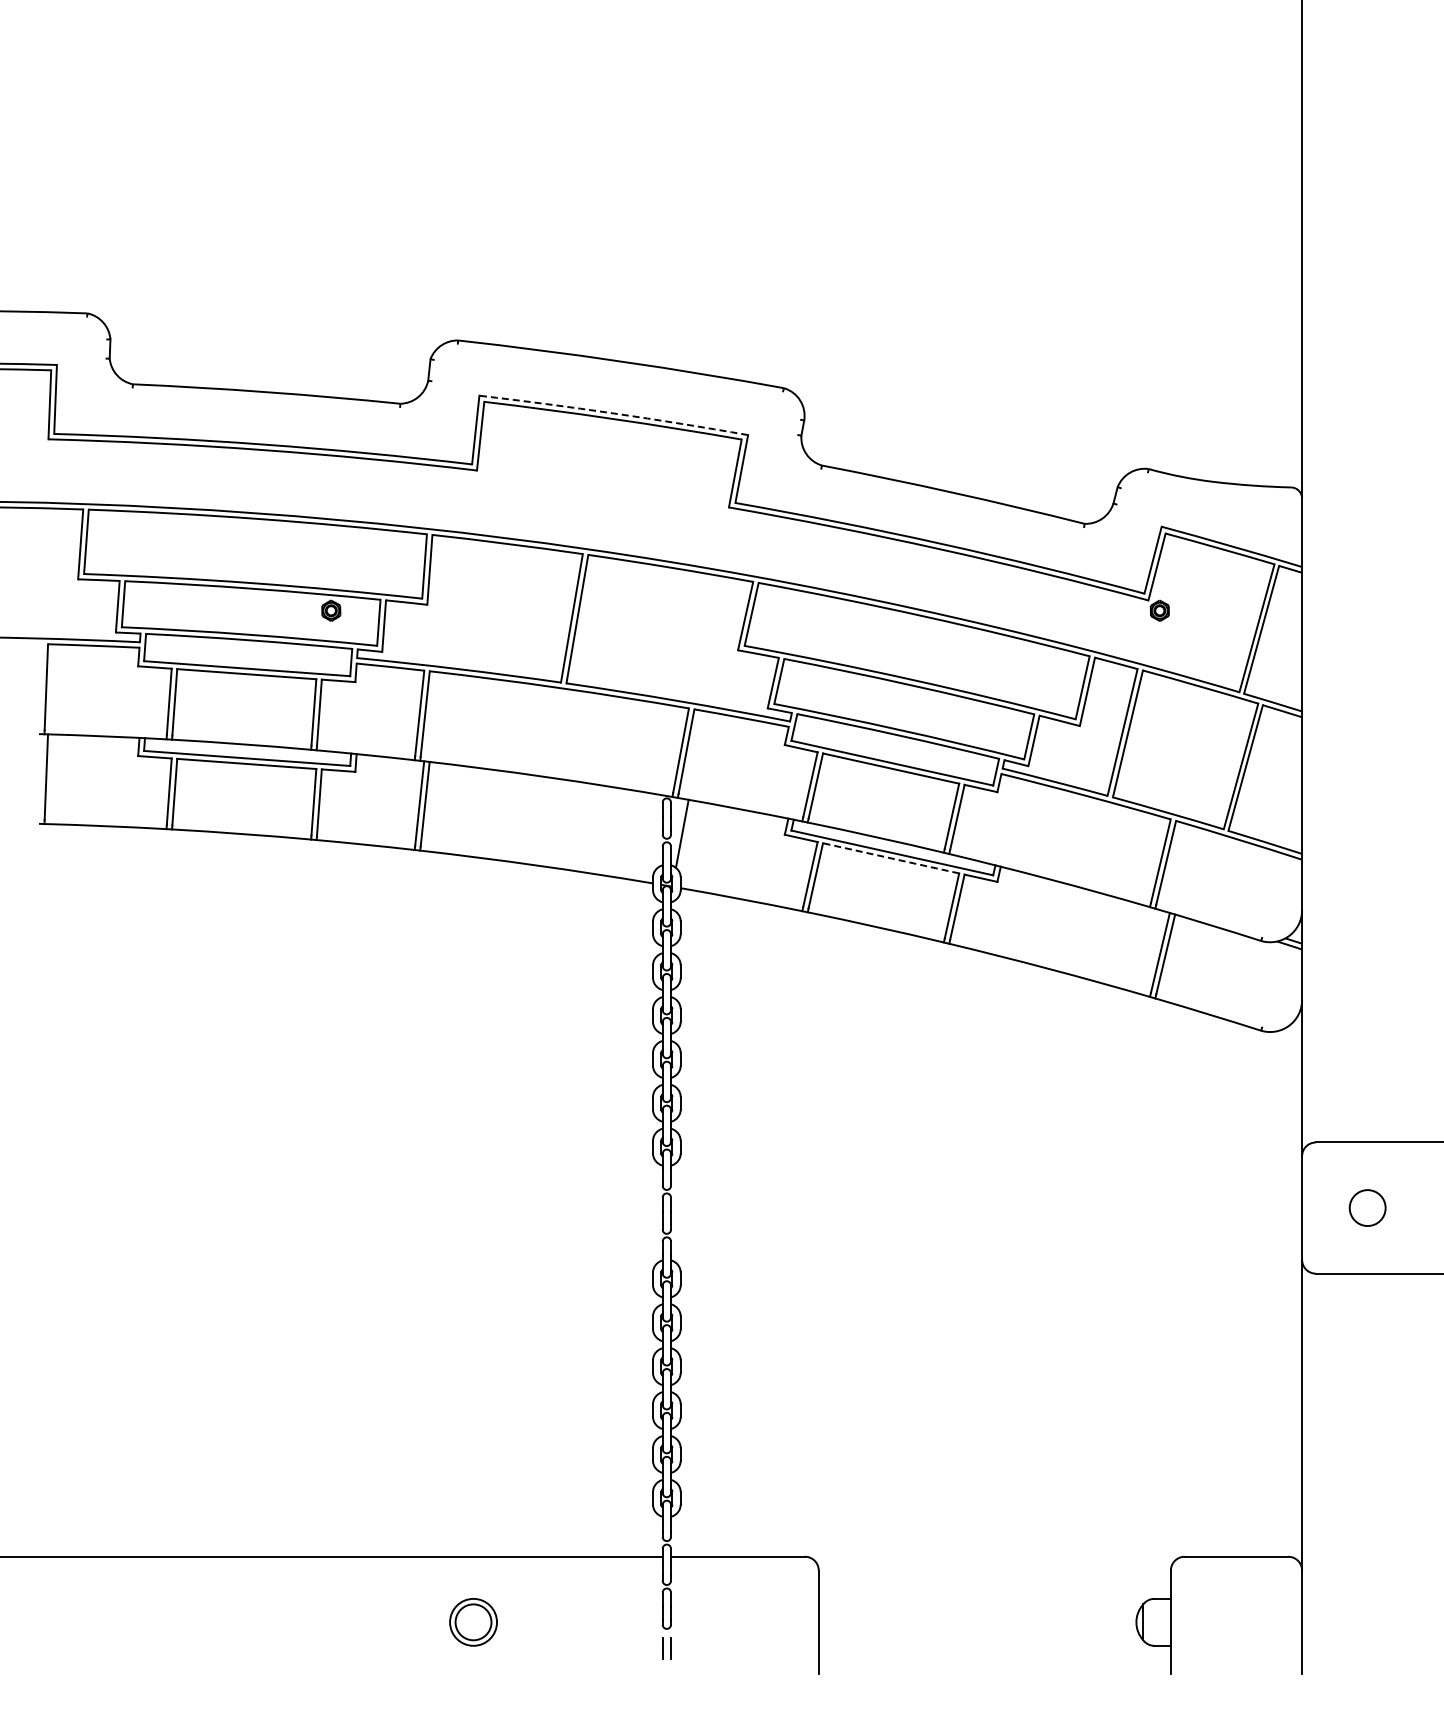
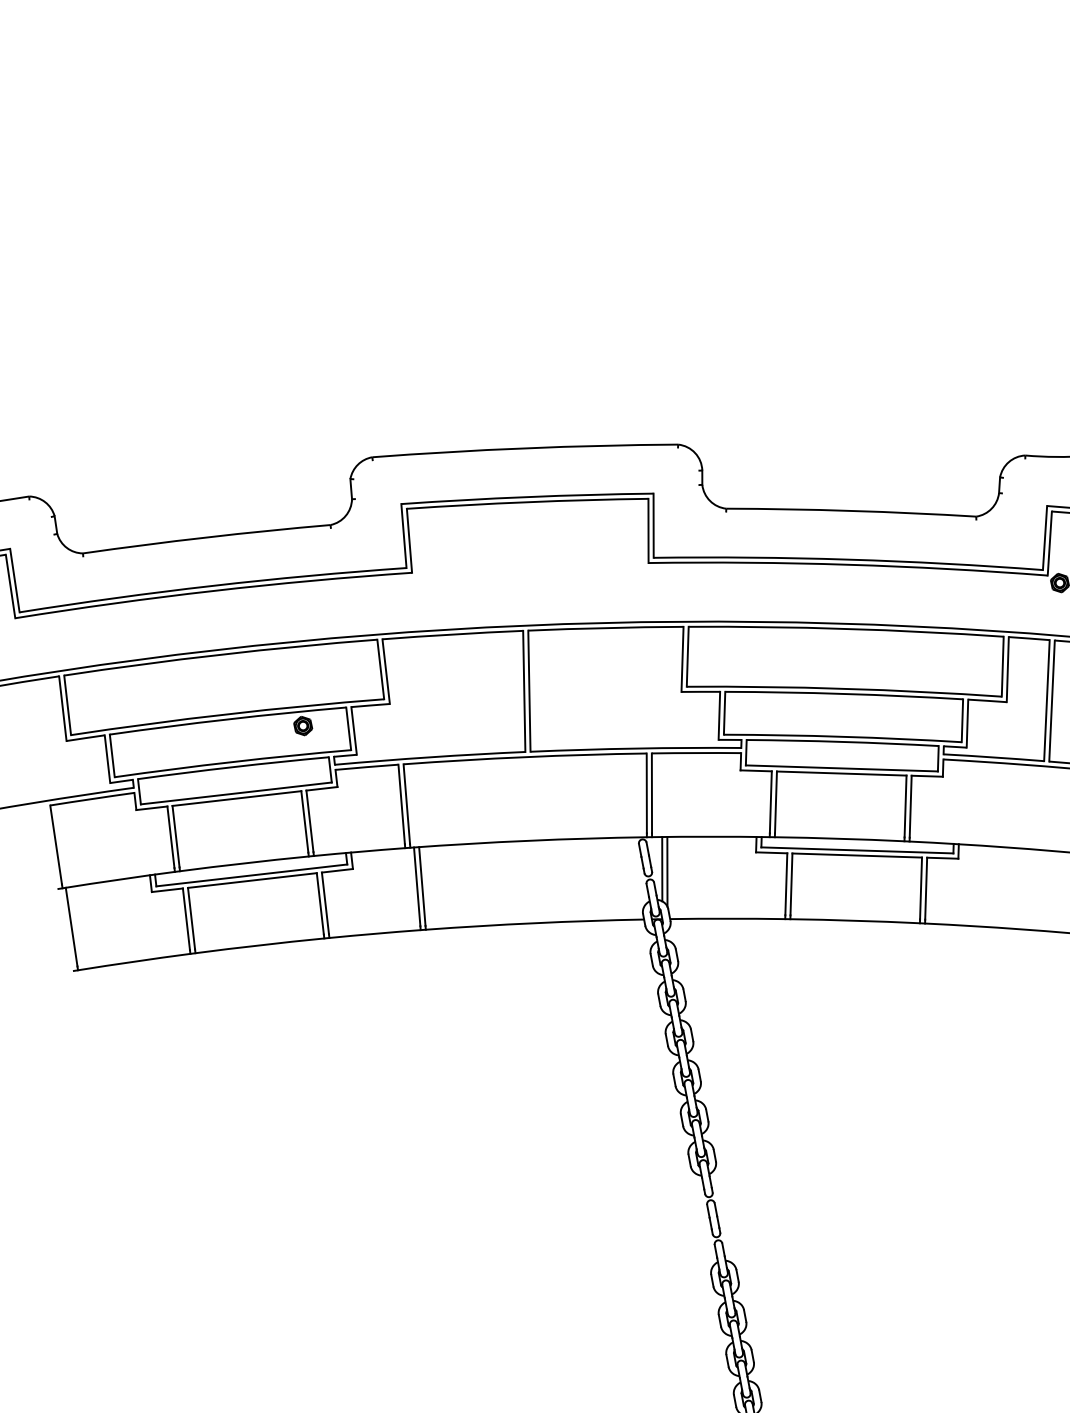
arc: (614, 413) -> (527, 496), dashed -> solid
line: (687, 837) -> (667, 871), added
line: (891, 858) -> (857, 855), dashed -> solid

